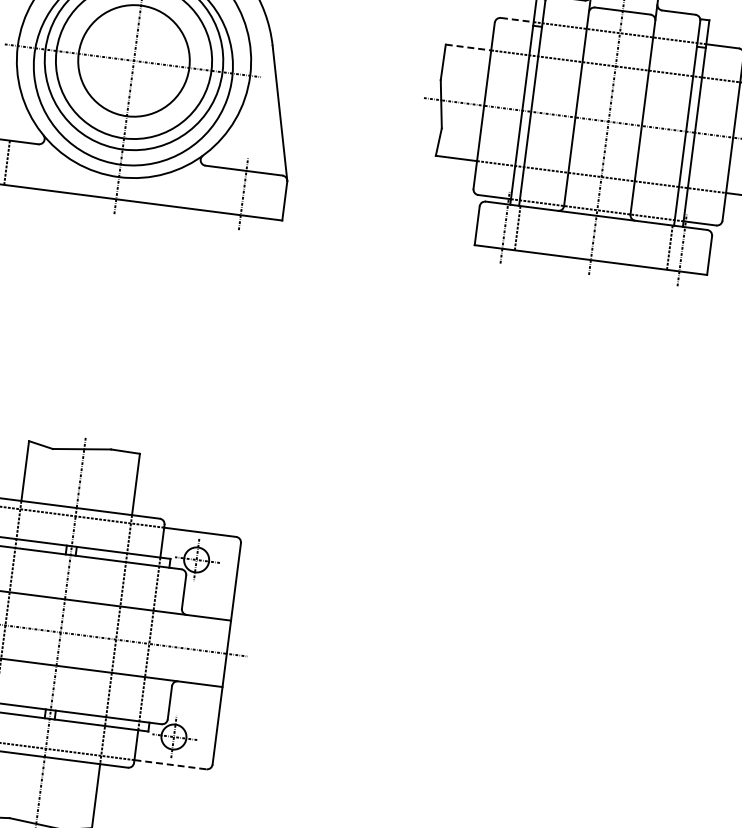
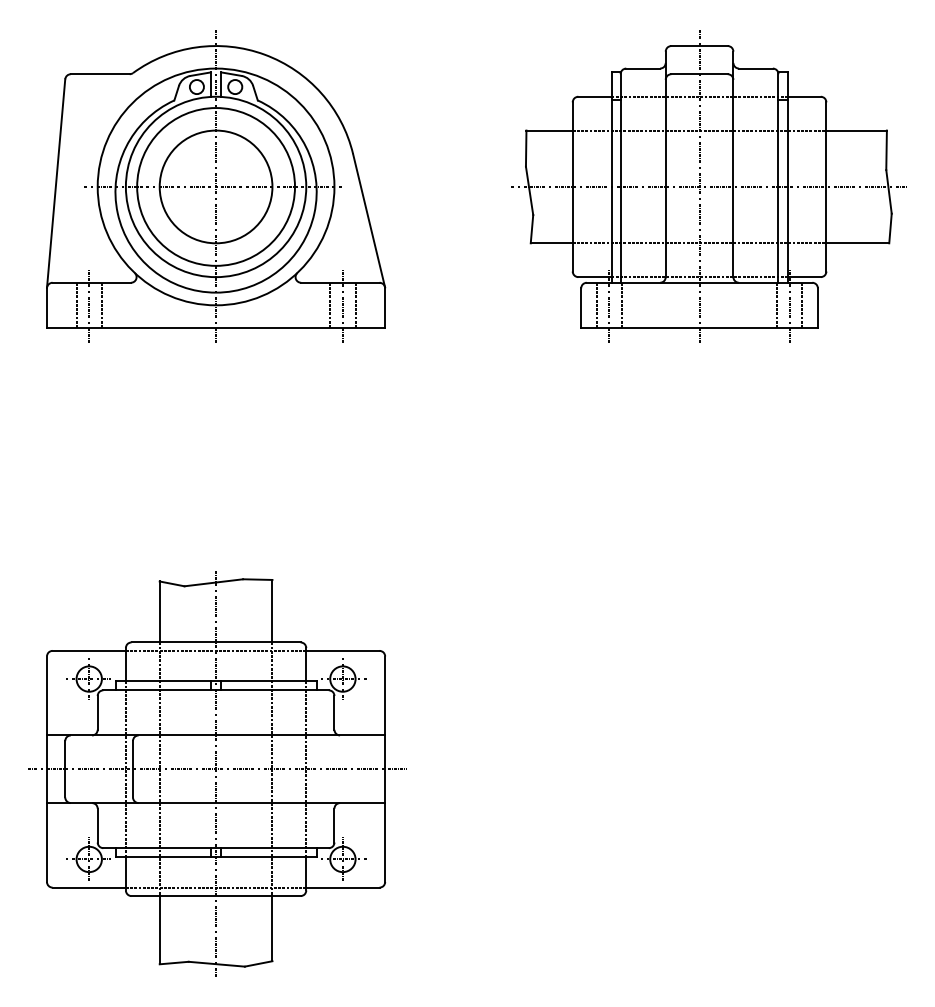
line: (517, 19) -> (595, 96), dashed -> solid
line: (469, 47) -> (550, 130), dashed -> solid
line: (231, 190) -> (330, 304), added
line: (256, 193) -> (355, 304), added
line: (492, 224) -> (596, 304), added
line: (694, 250) -> (802, 304), added
line: (170, 764) -> (342, 887), dashed -> solid

